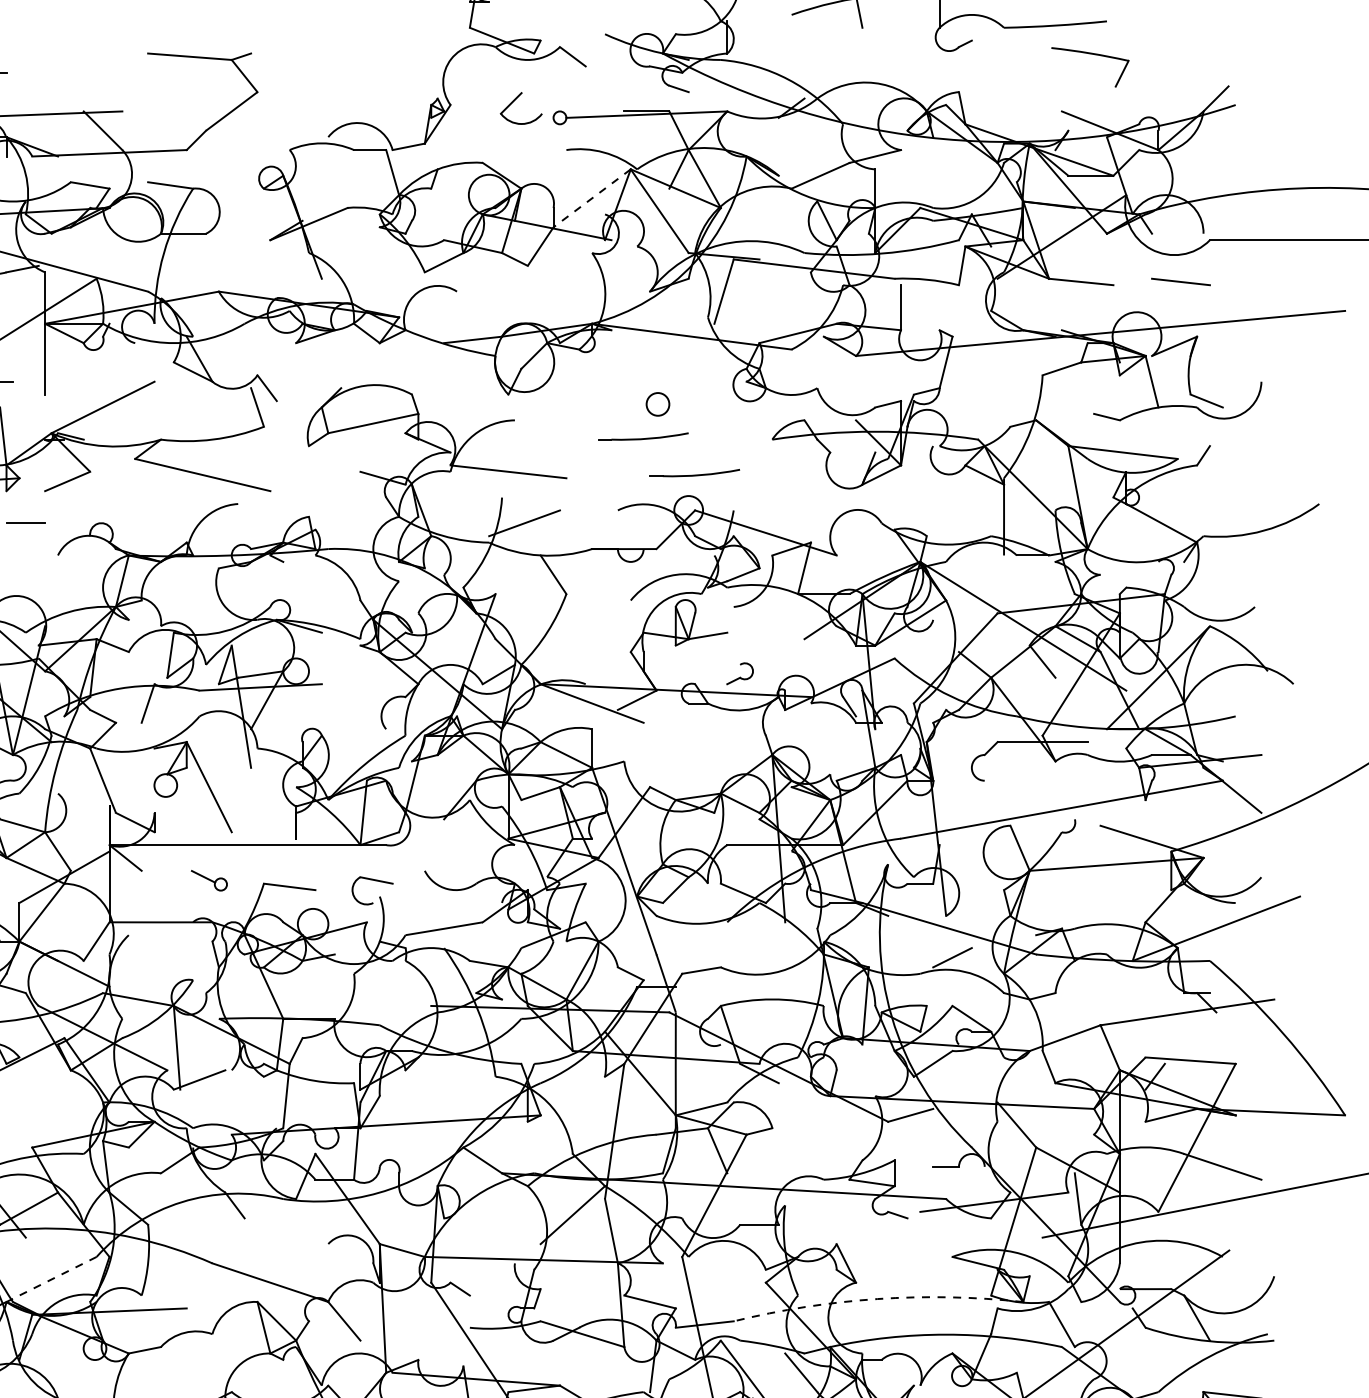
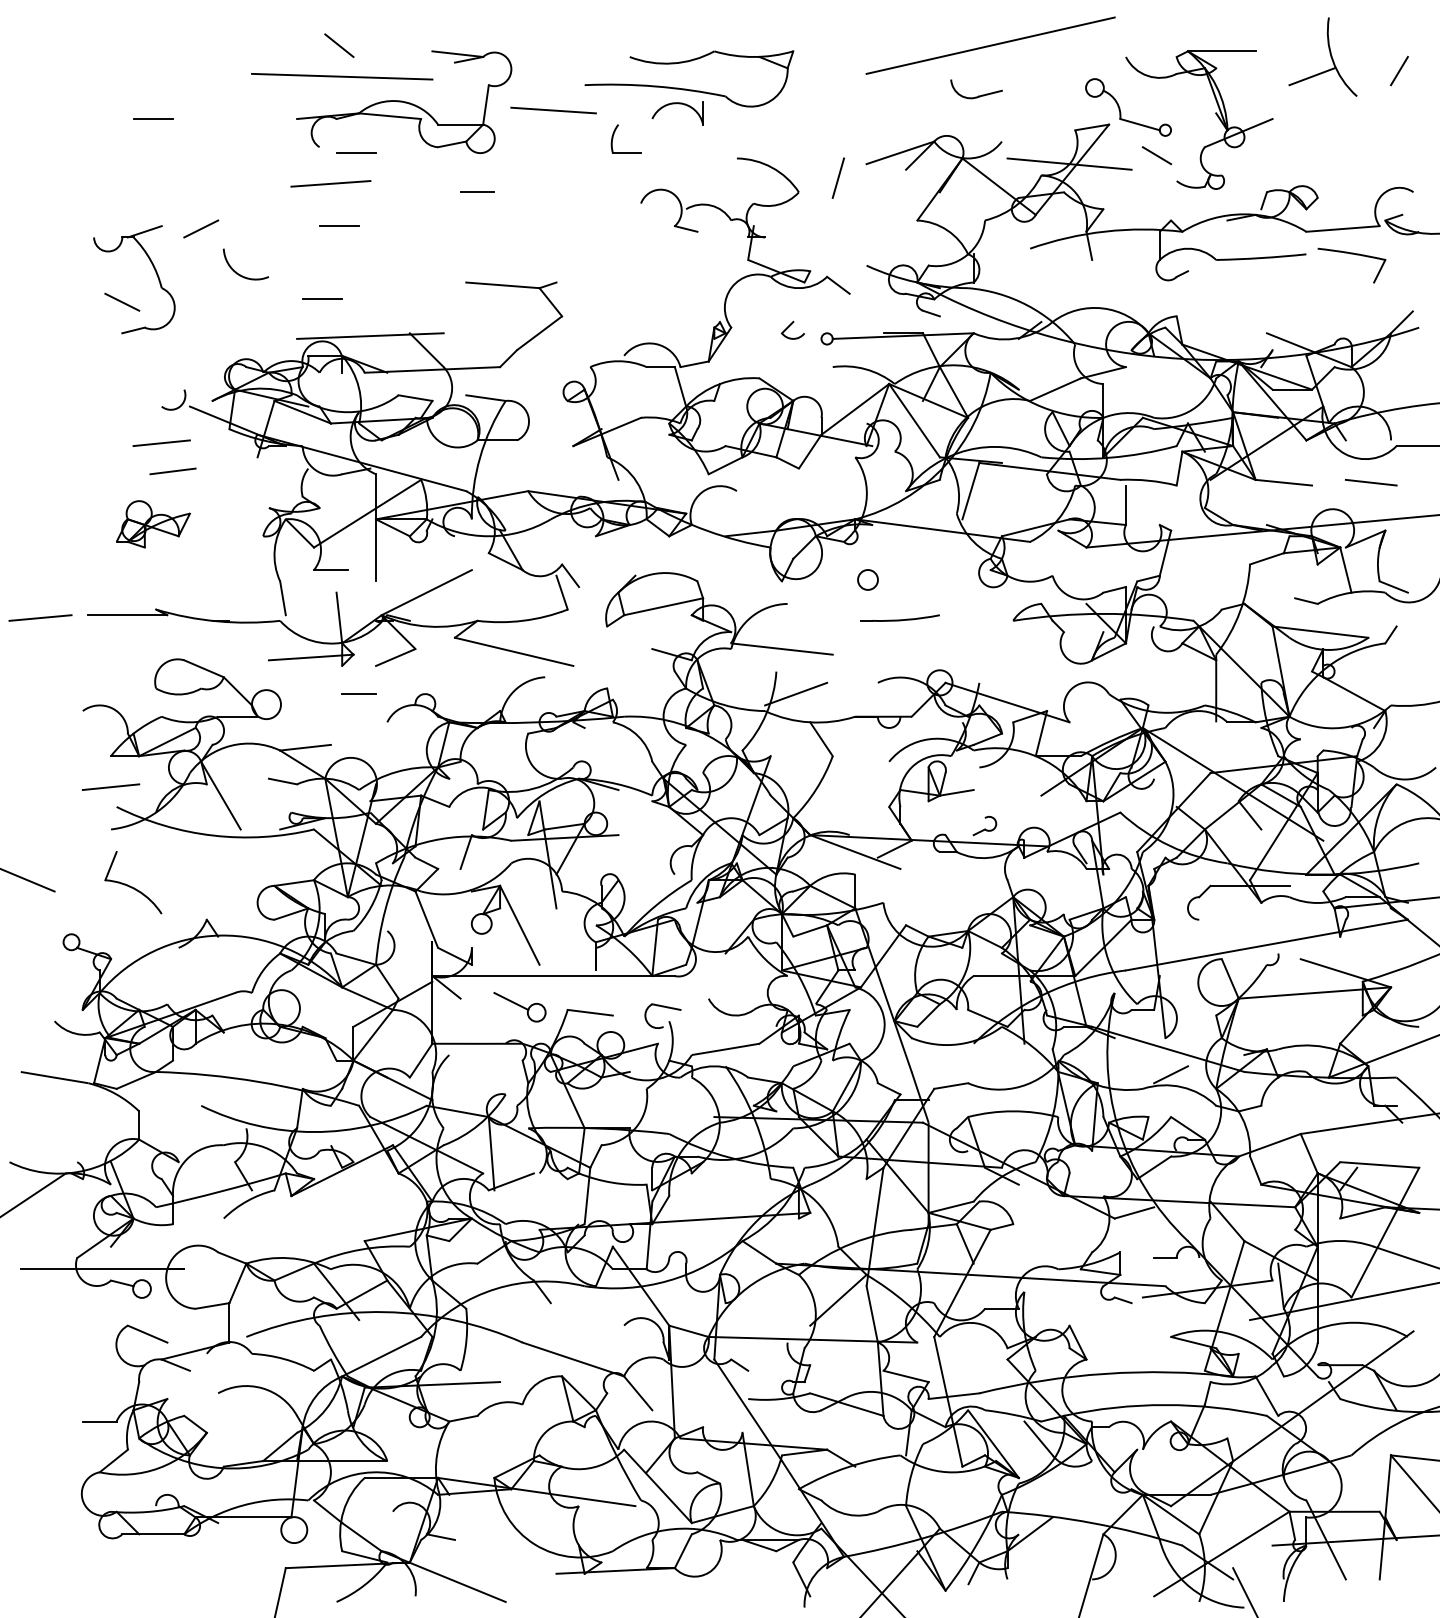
part: (1089, 54) -> (1351, 254), moved
part: (520, 107) -> (792, 329), size x0.62
line: (591, 198) -> (854, 409), dashed -> solid
circle: (657, 403) -> (867, 579), moved
part: (693, 472) -> (944, 649), removed
part: (208, 880) -> (519, 1007), size x1.67
line: (51, 1279) -> (381, 1356), dashed -> solid
arc: (877, 1298) -> (1105, 1373), dashed -> solid

